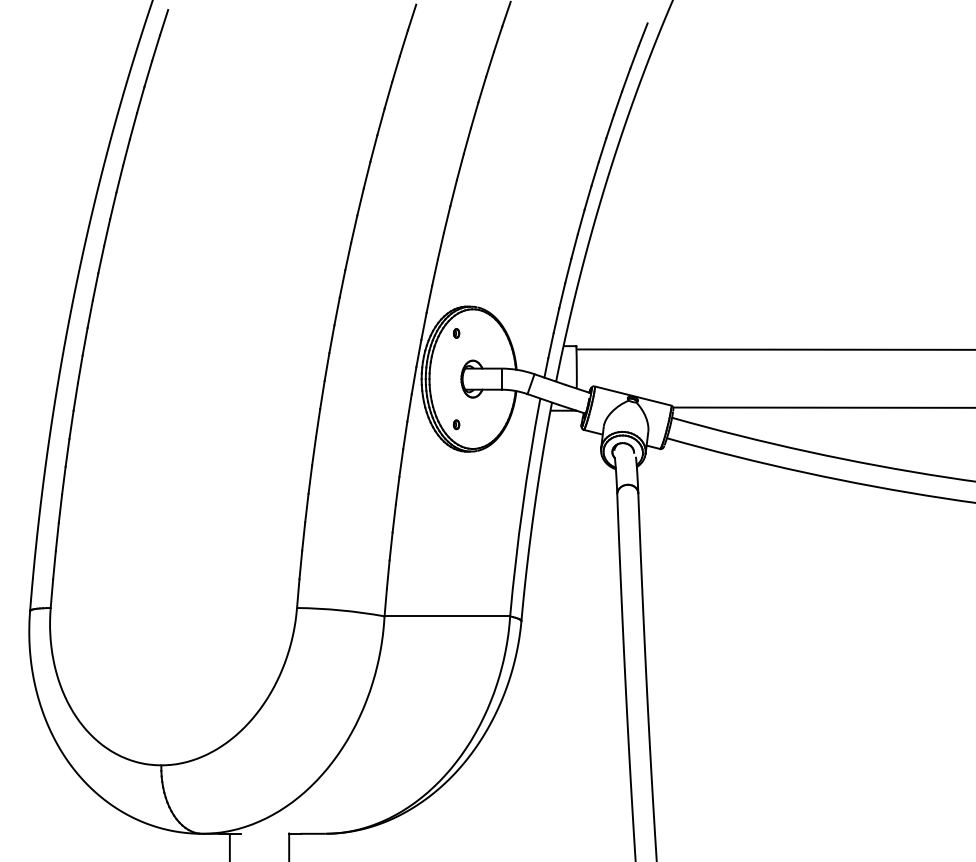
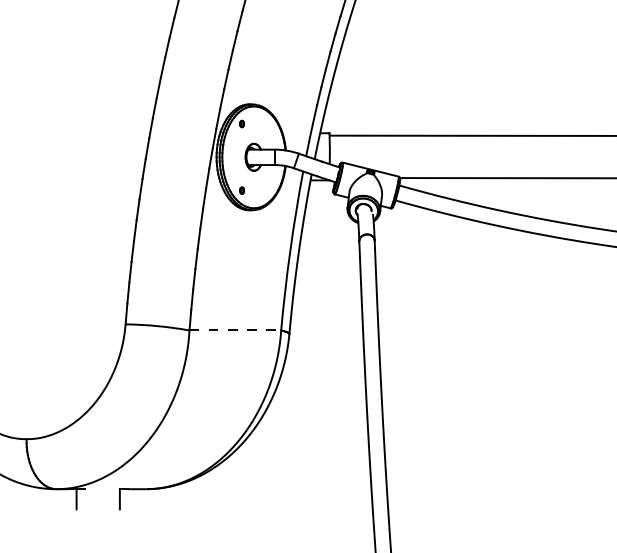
line: (447, 616) -> (235, 330), solid -> dashed

